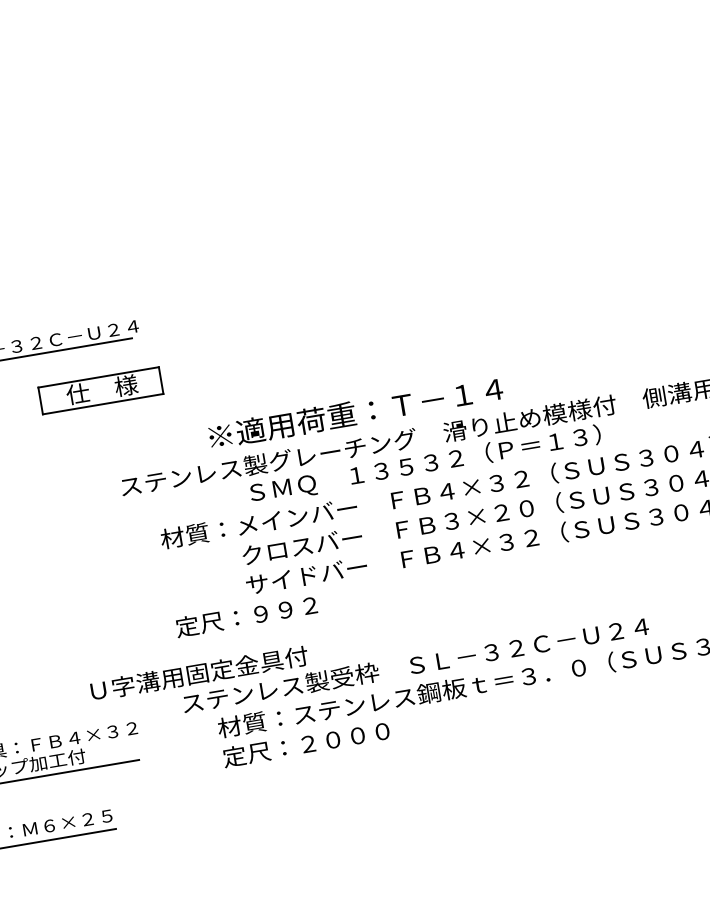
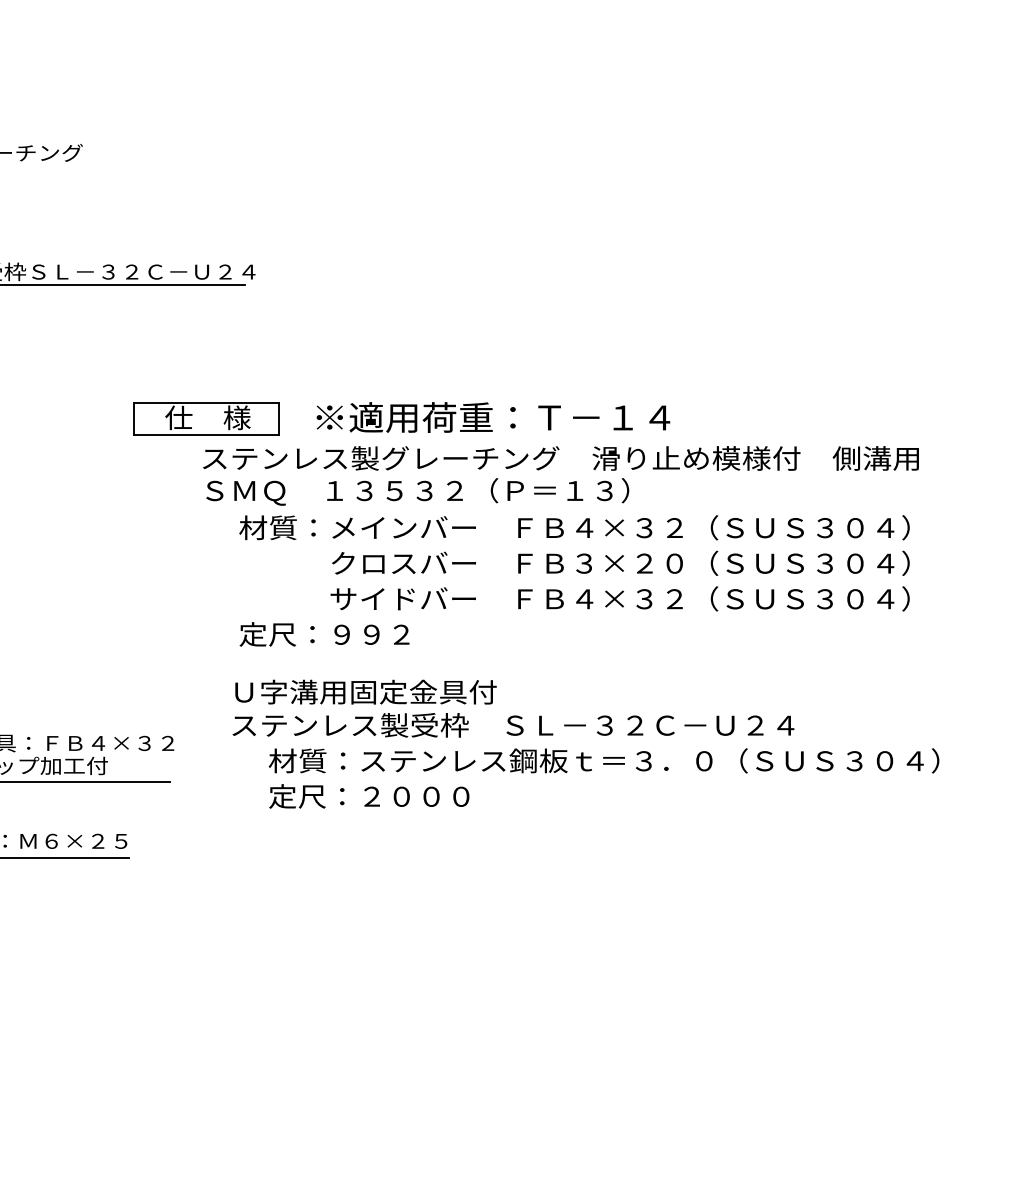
part: (100, 390) -> (206, 418), moved
text: (425, 464) -> (417, 491), moved
text: (198, 673) -> (365, 691), moved

